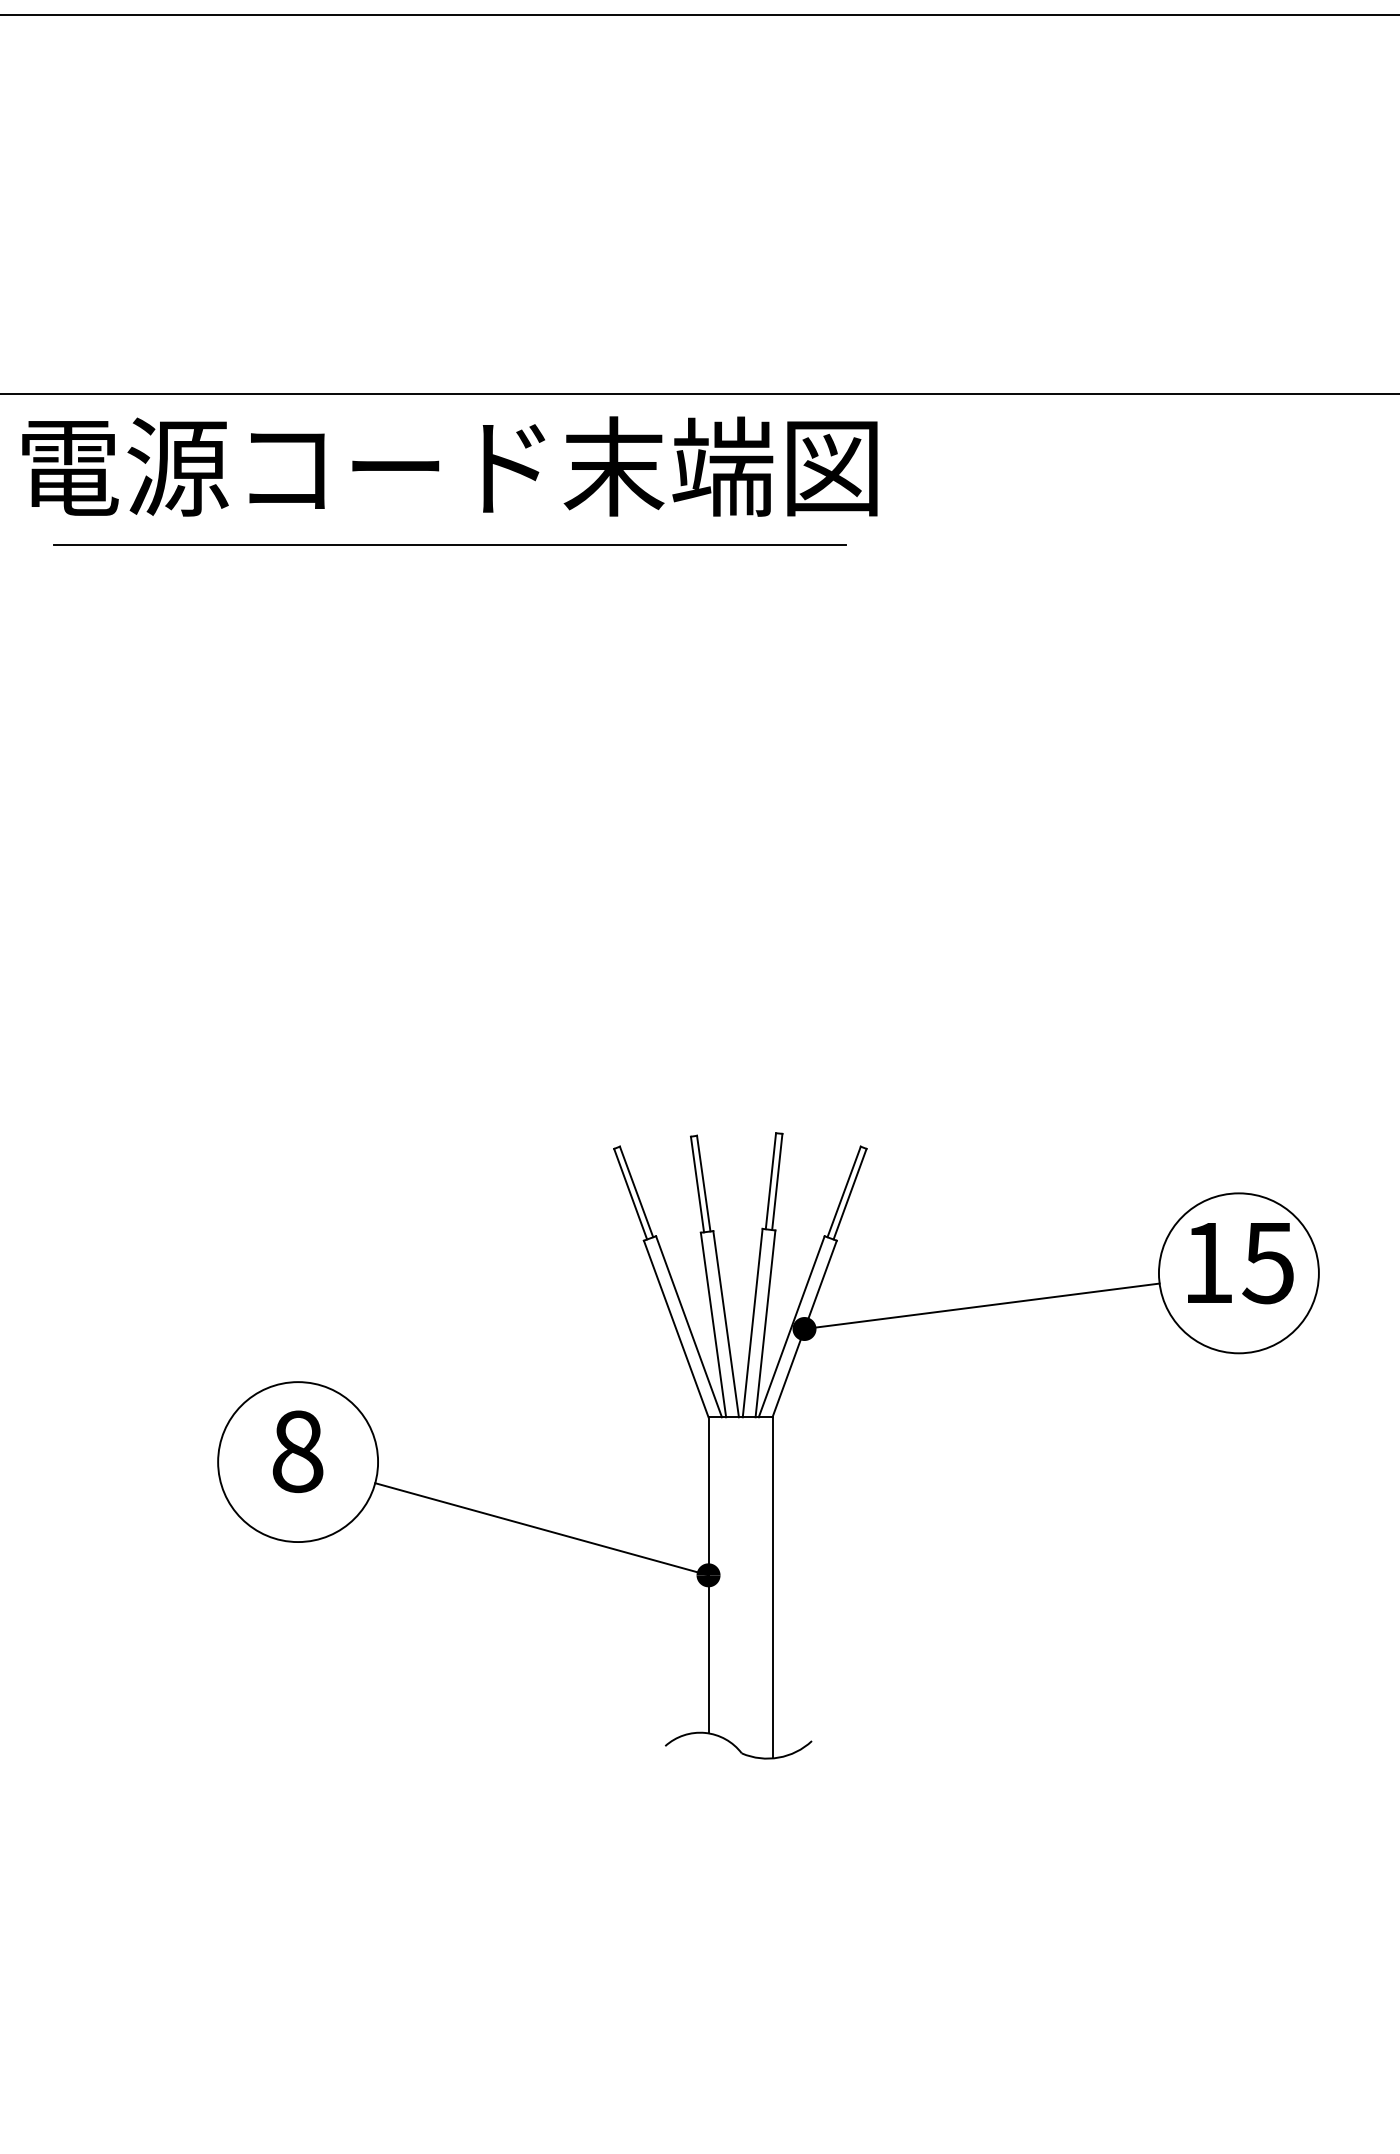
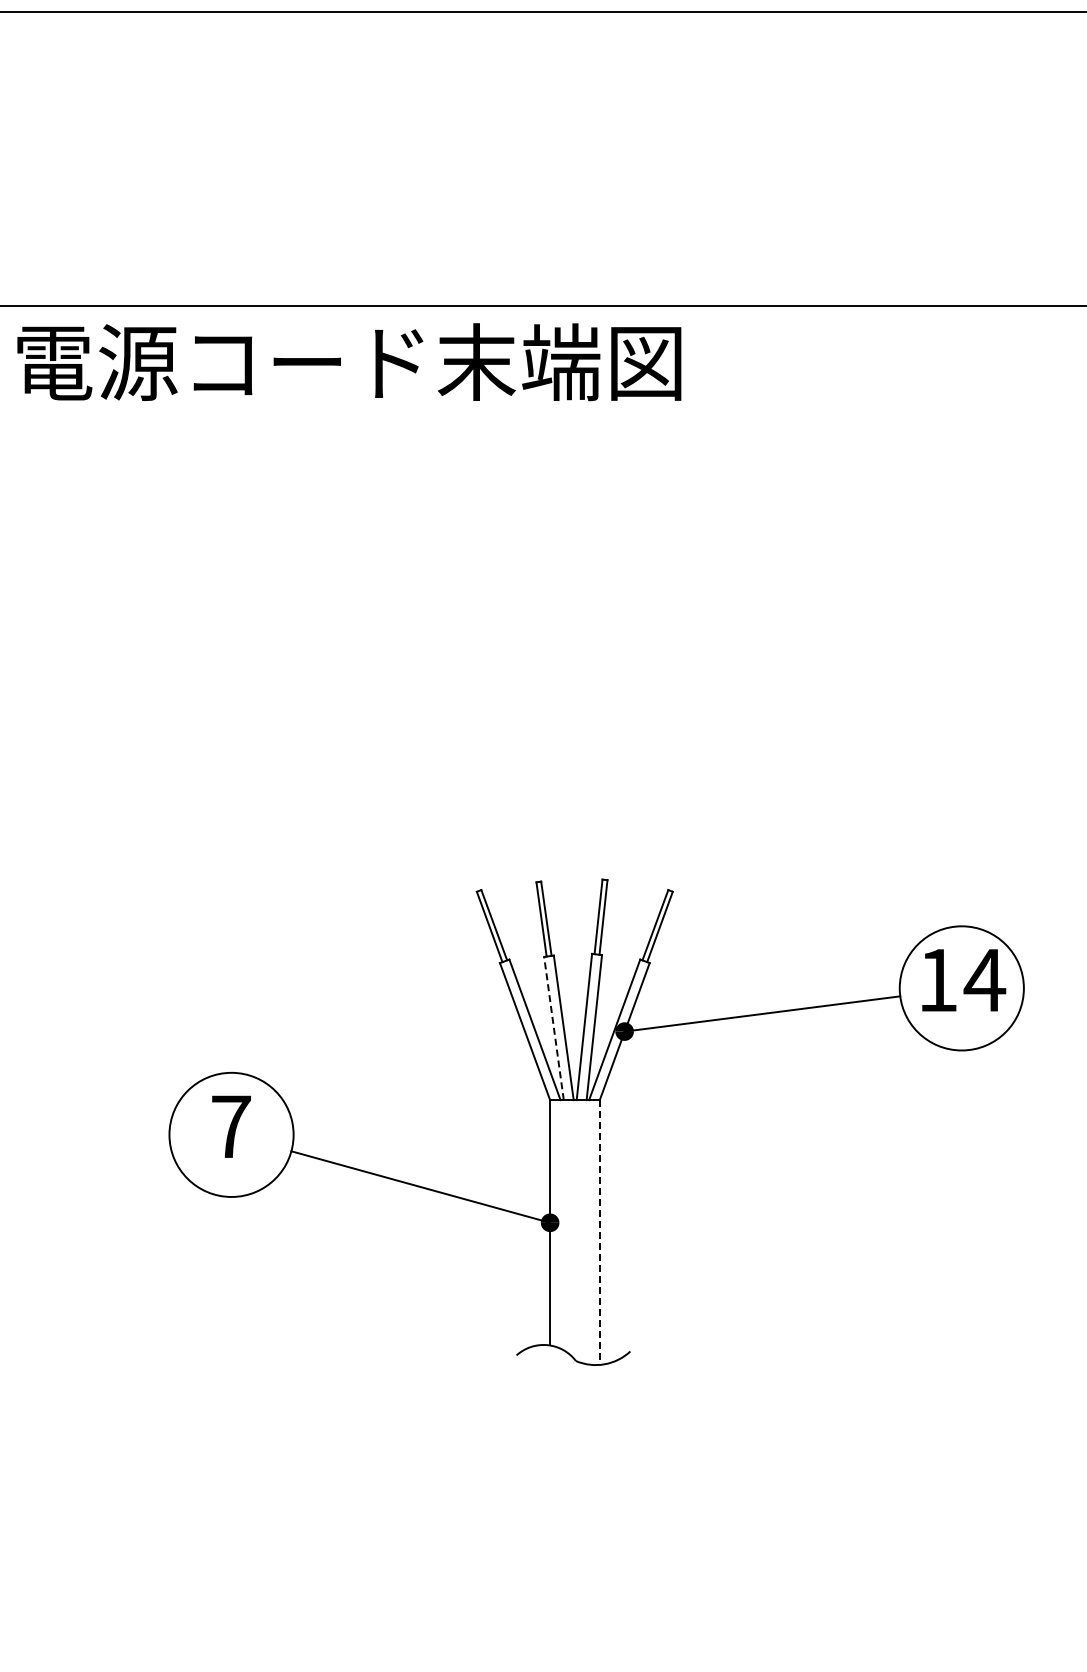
line: (450, 544) -> (349, 422), removed
text: (1268, 1263) -> (984, 980), 15 -> 14
line: (712, 1324) -> (553, 1028), solid -> dashed
text: (298, 1451) -> (231, 1126), 8 -> 7
line: (772, 1589) -> (599, 1233), solid -> dashed

